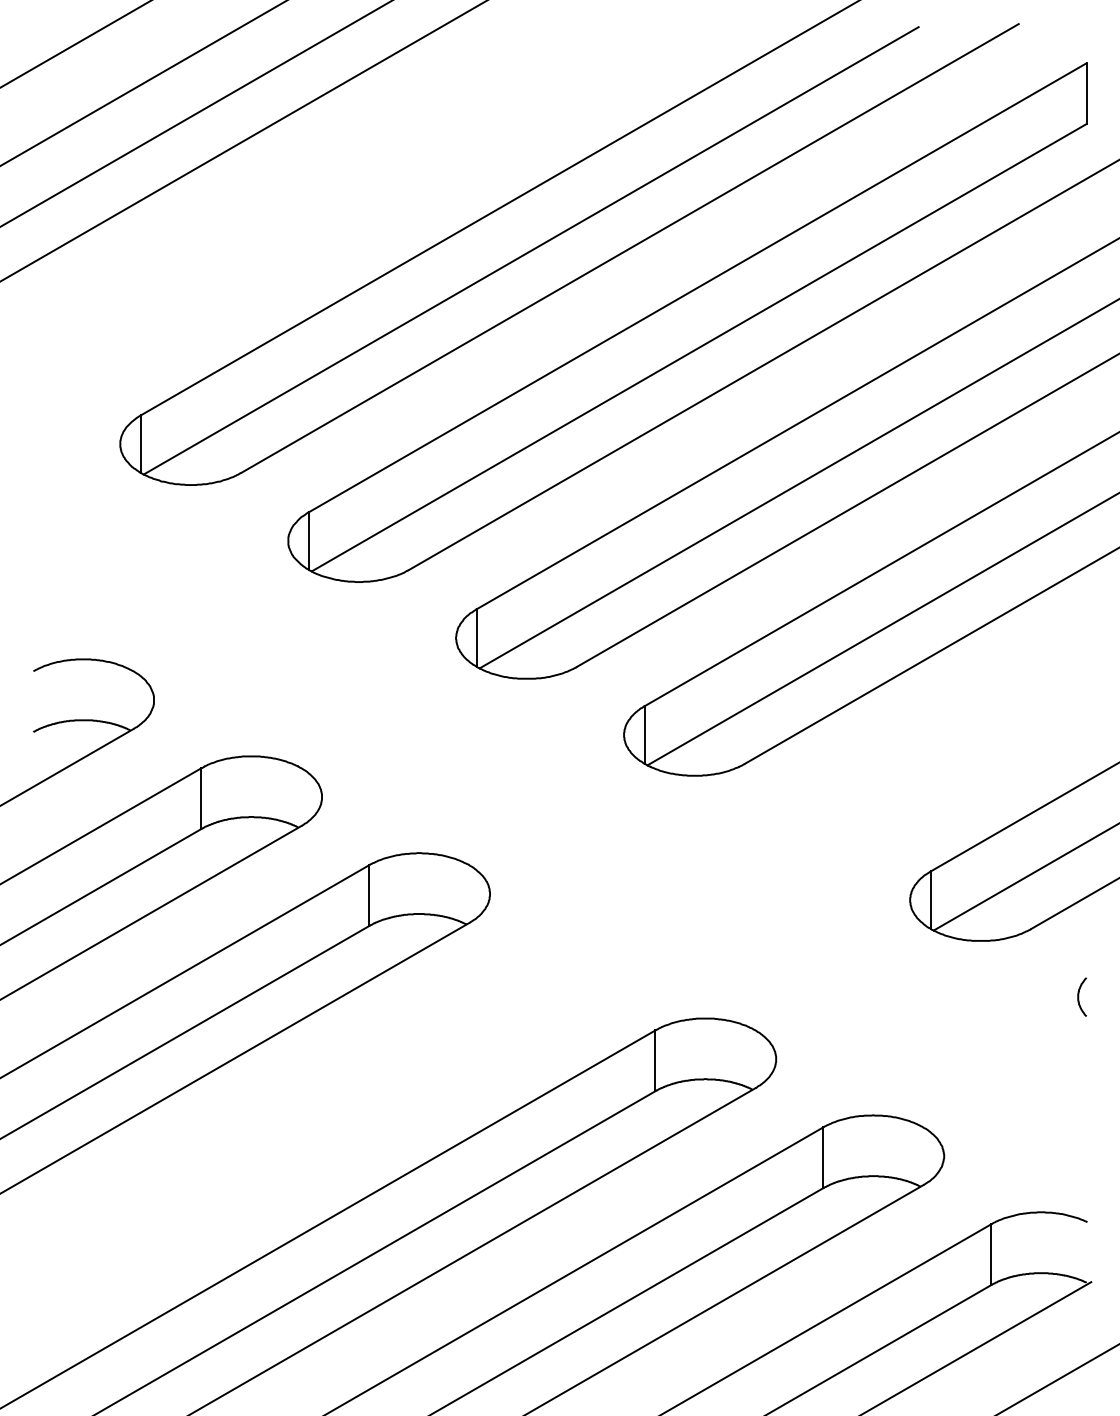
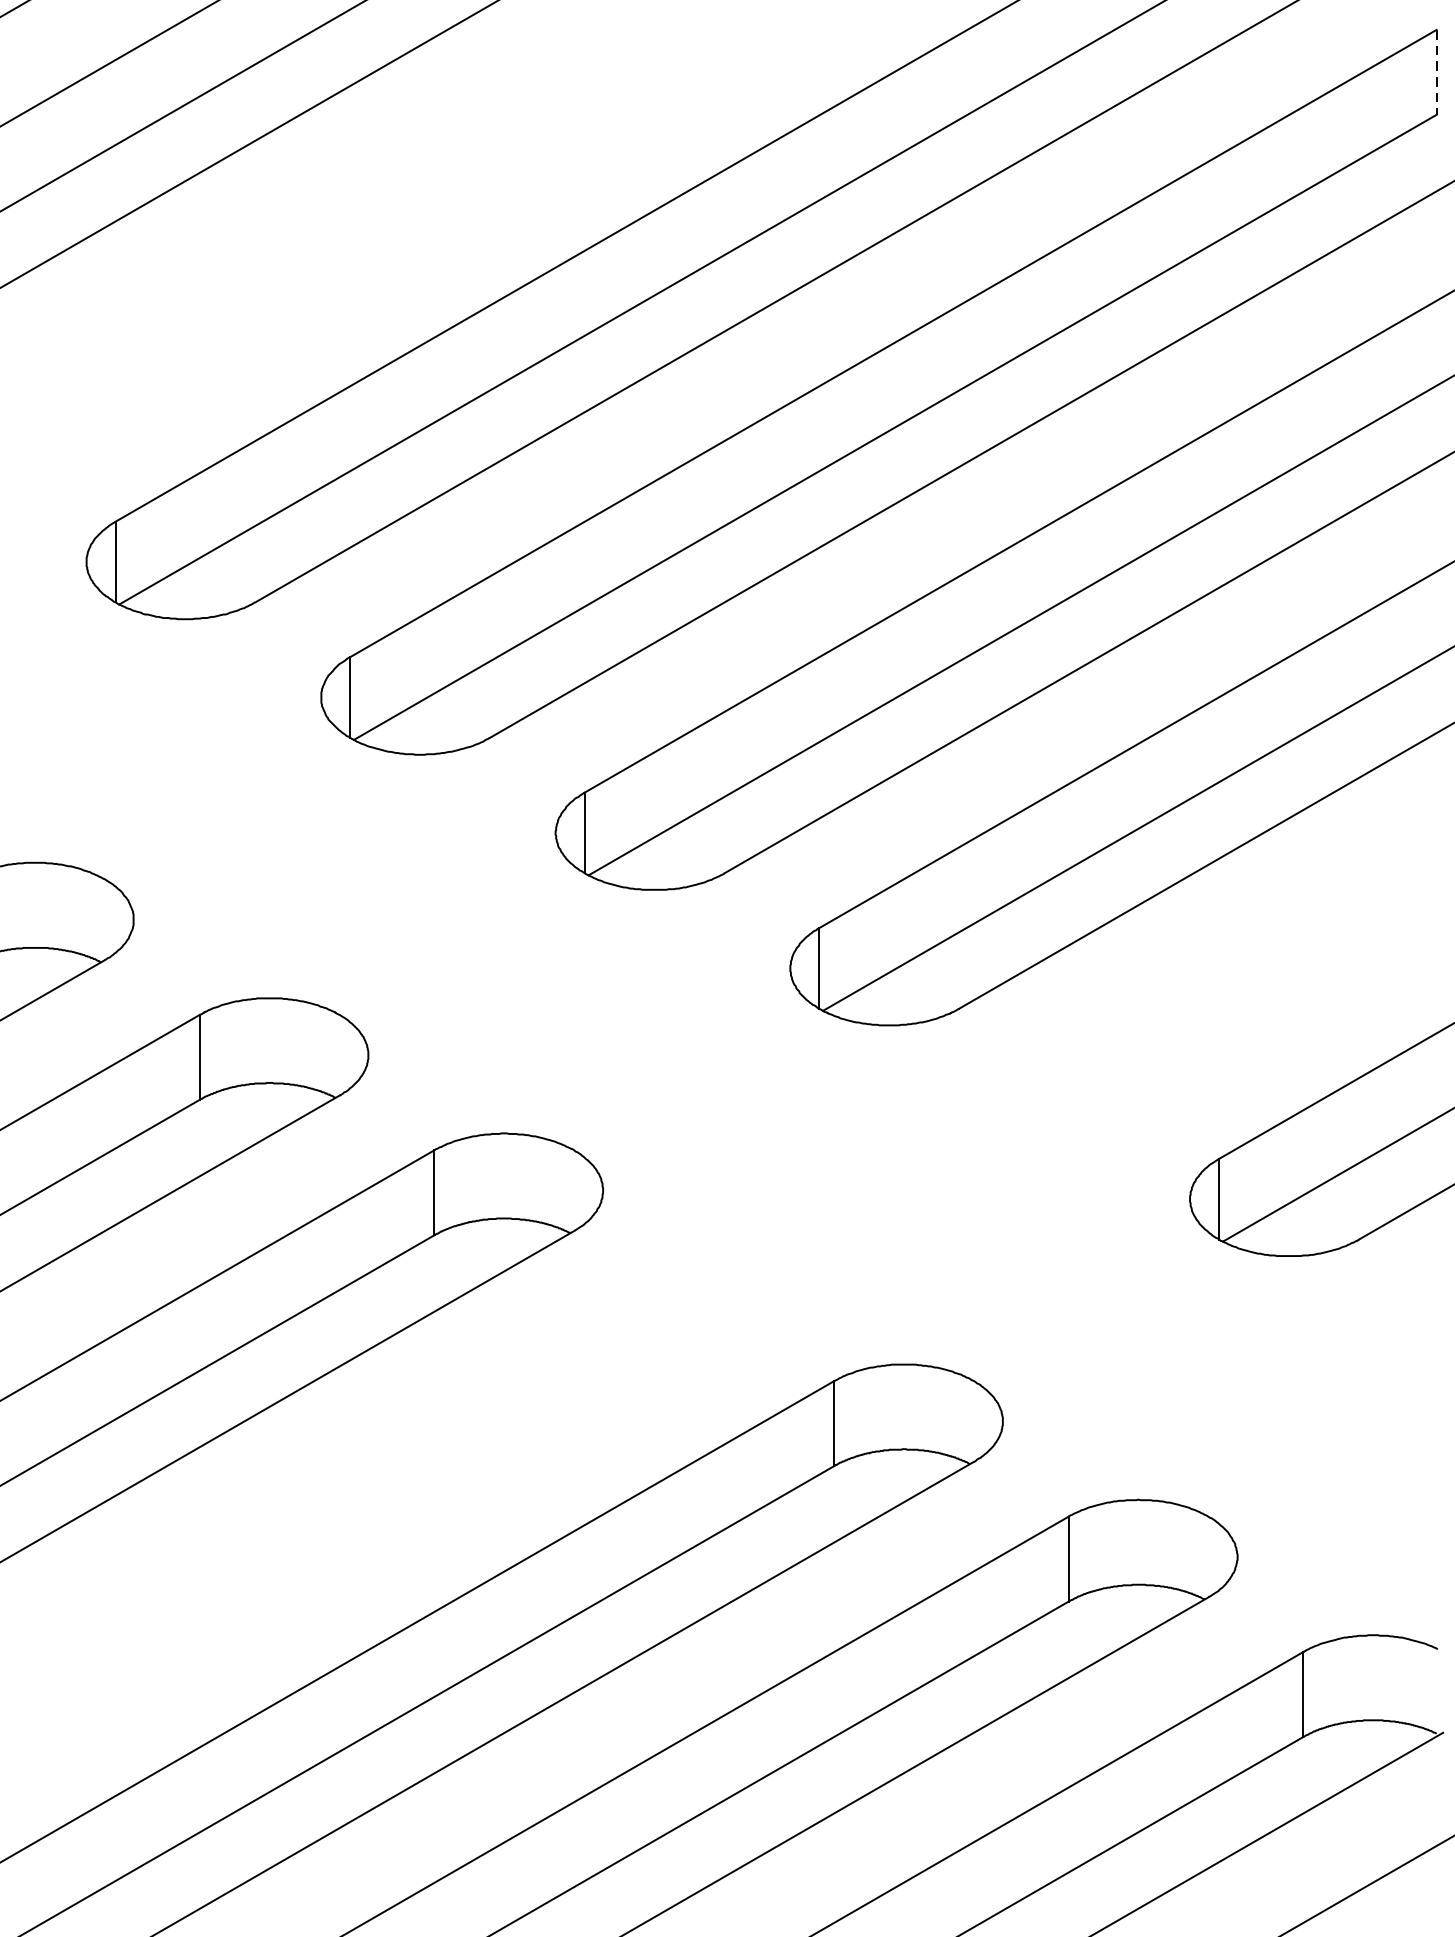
line: (1086, 94) -> (1436, 73), solid -> dashed
curve: (1079, 996) -> (1426, 1333), removed

